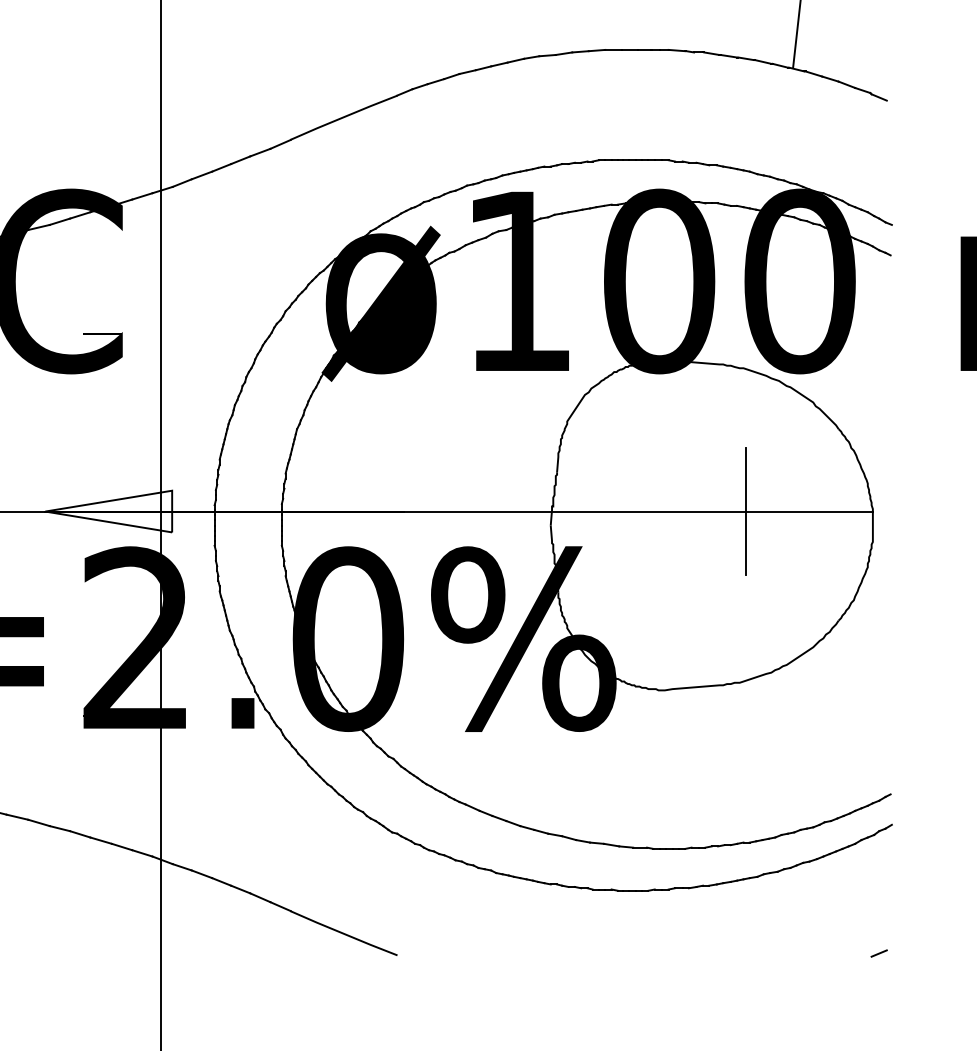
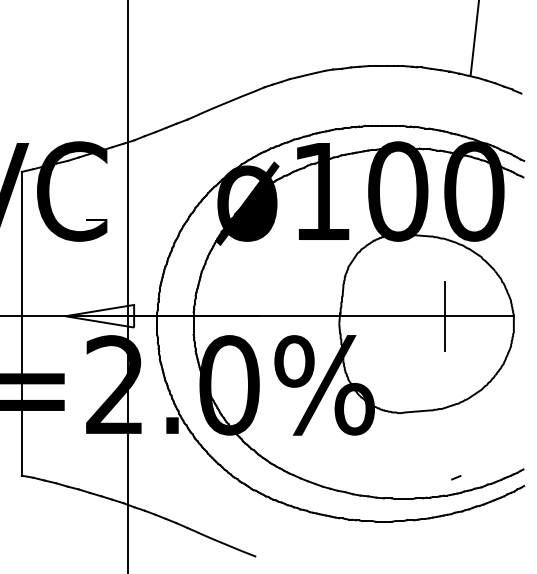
line: (879, 953) -> (456, 477), moved

